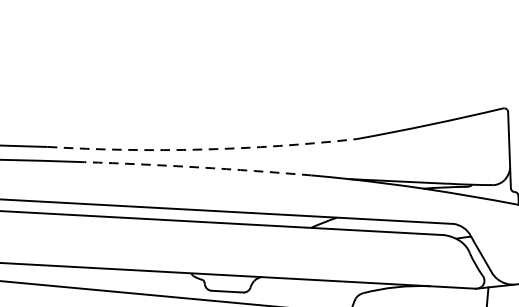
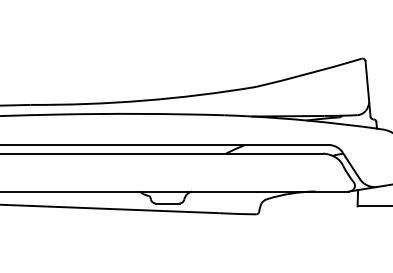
arc: (202, 149) -> (143, 100), dashed -> solid
arc: (198, 166) -> (141, 113), dashed -> solid

